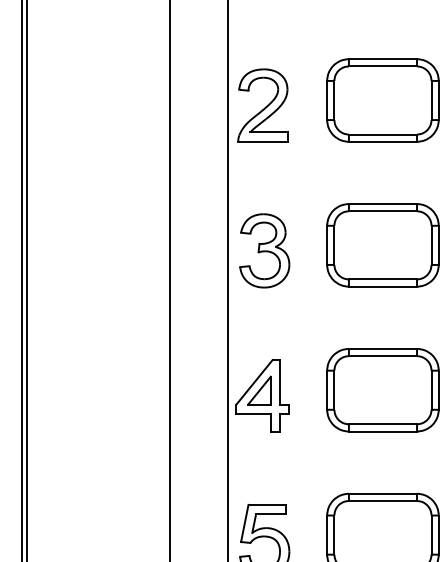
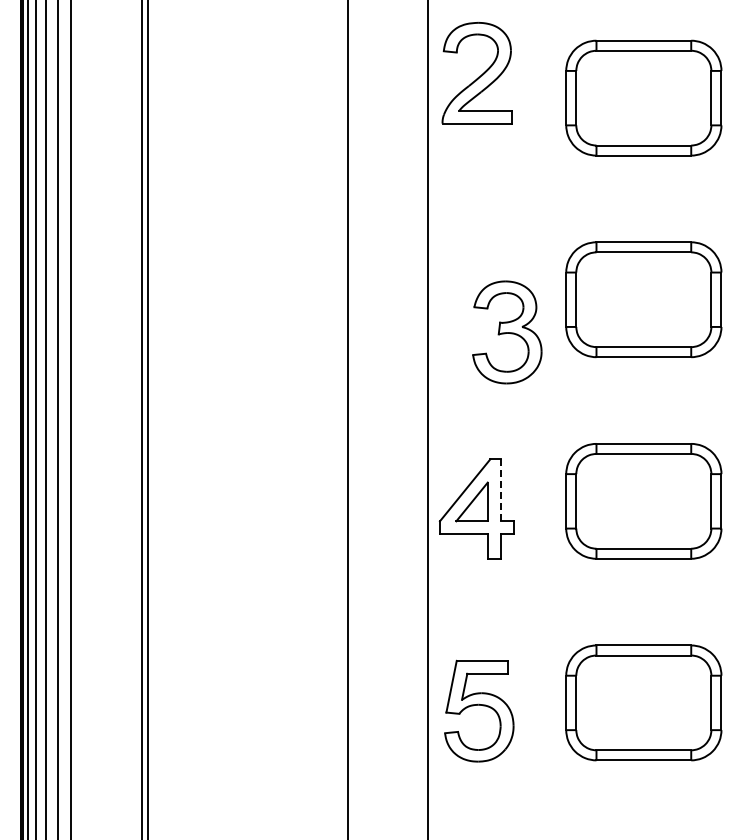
part: (262, 105) -> (476, 73), moved
part: (264, 250) -> (507, 332), moved
line: (279, 382) -> (500, 490), solid -> dashed

